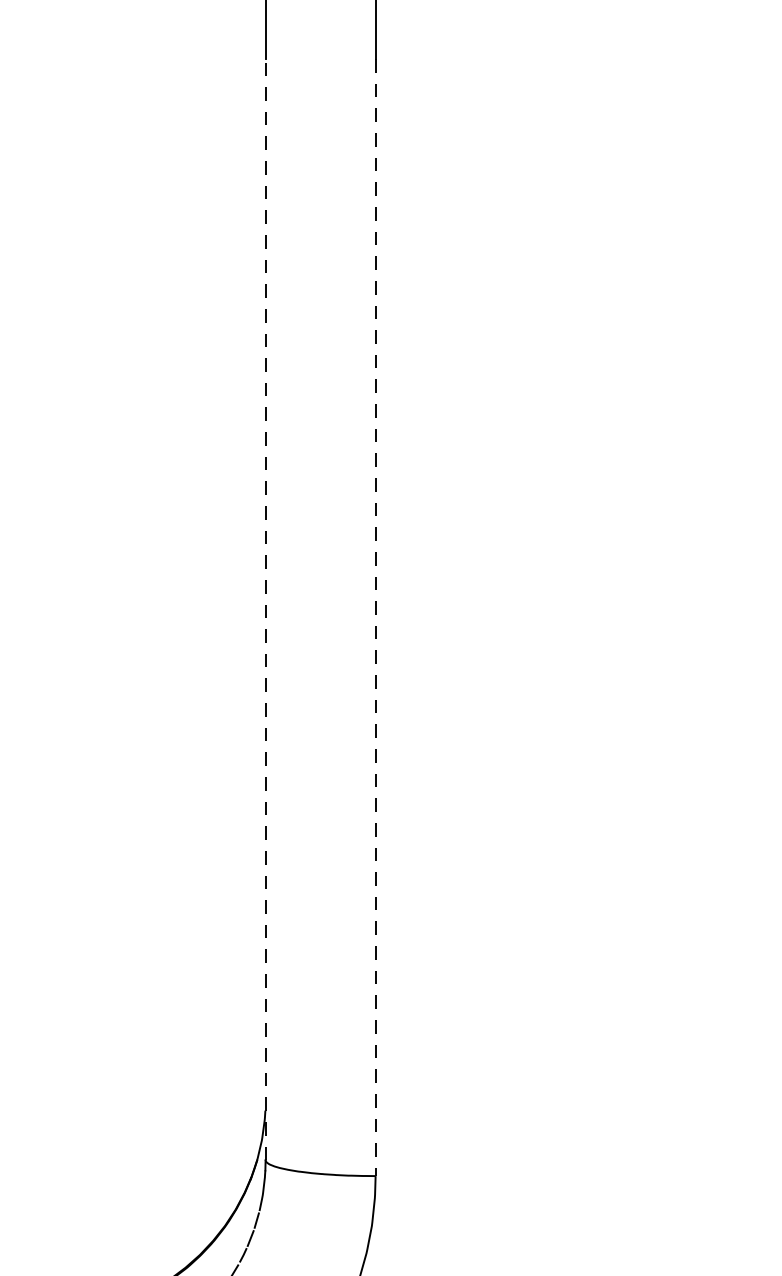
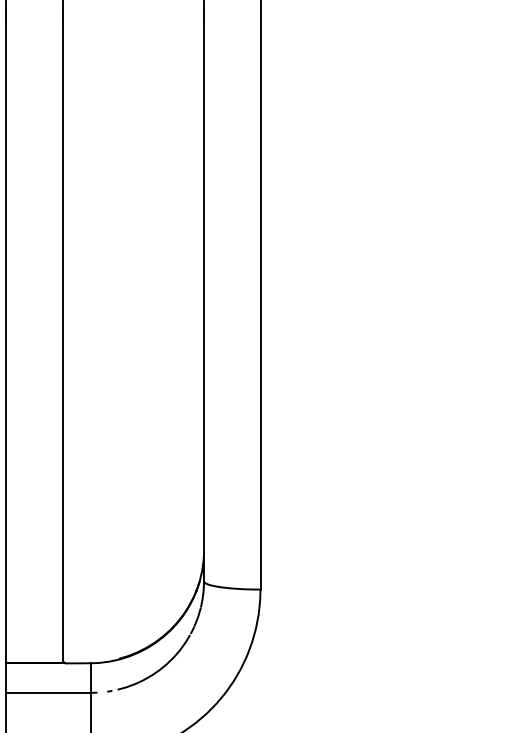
line: (266, 609) -> (204, 298), dashed -> solid
line: (375, 616) -> (260, 302), dashed -> solid

